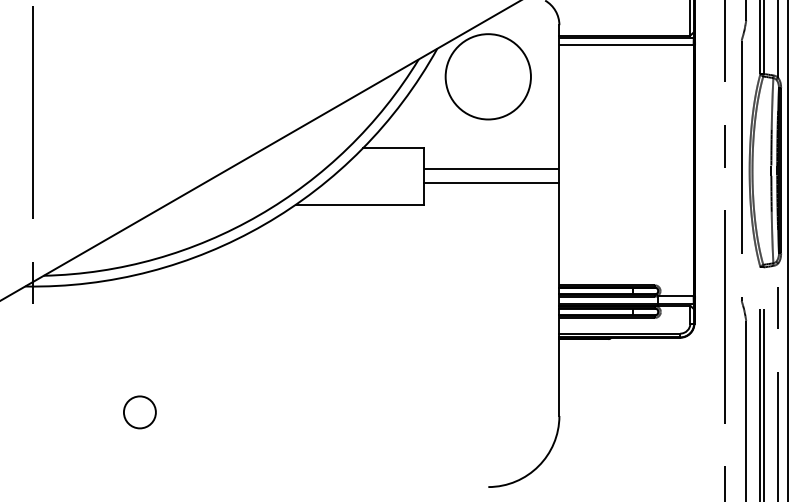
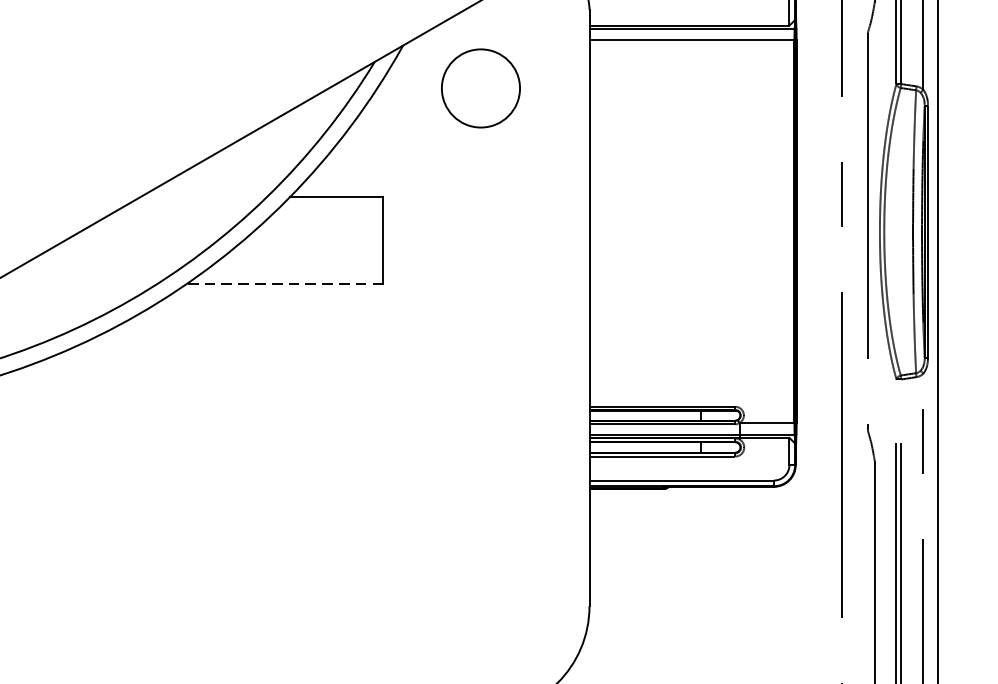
circle: (487, 76) -> (479, 87), size x0.6
line: (491, 169) -> (485, 229), removed
line: (491, 183) -> (485, 251), removed
line: (359, 204) -> (284, 283), solid -> dashed

